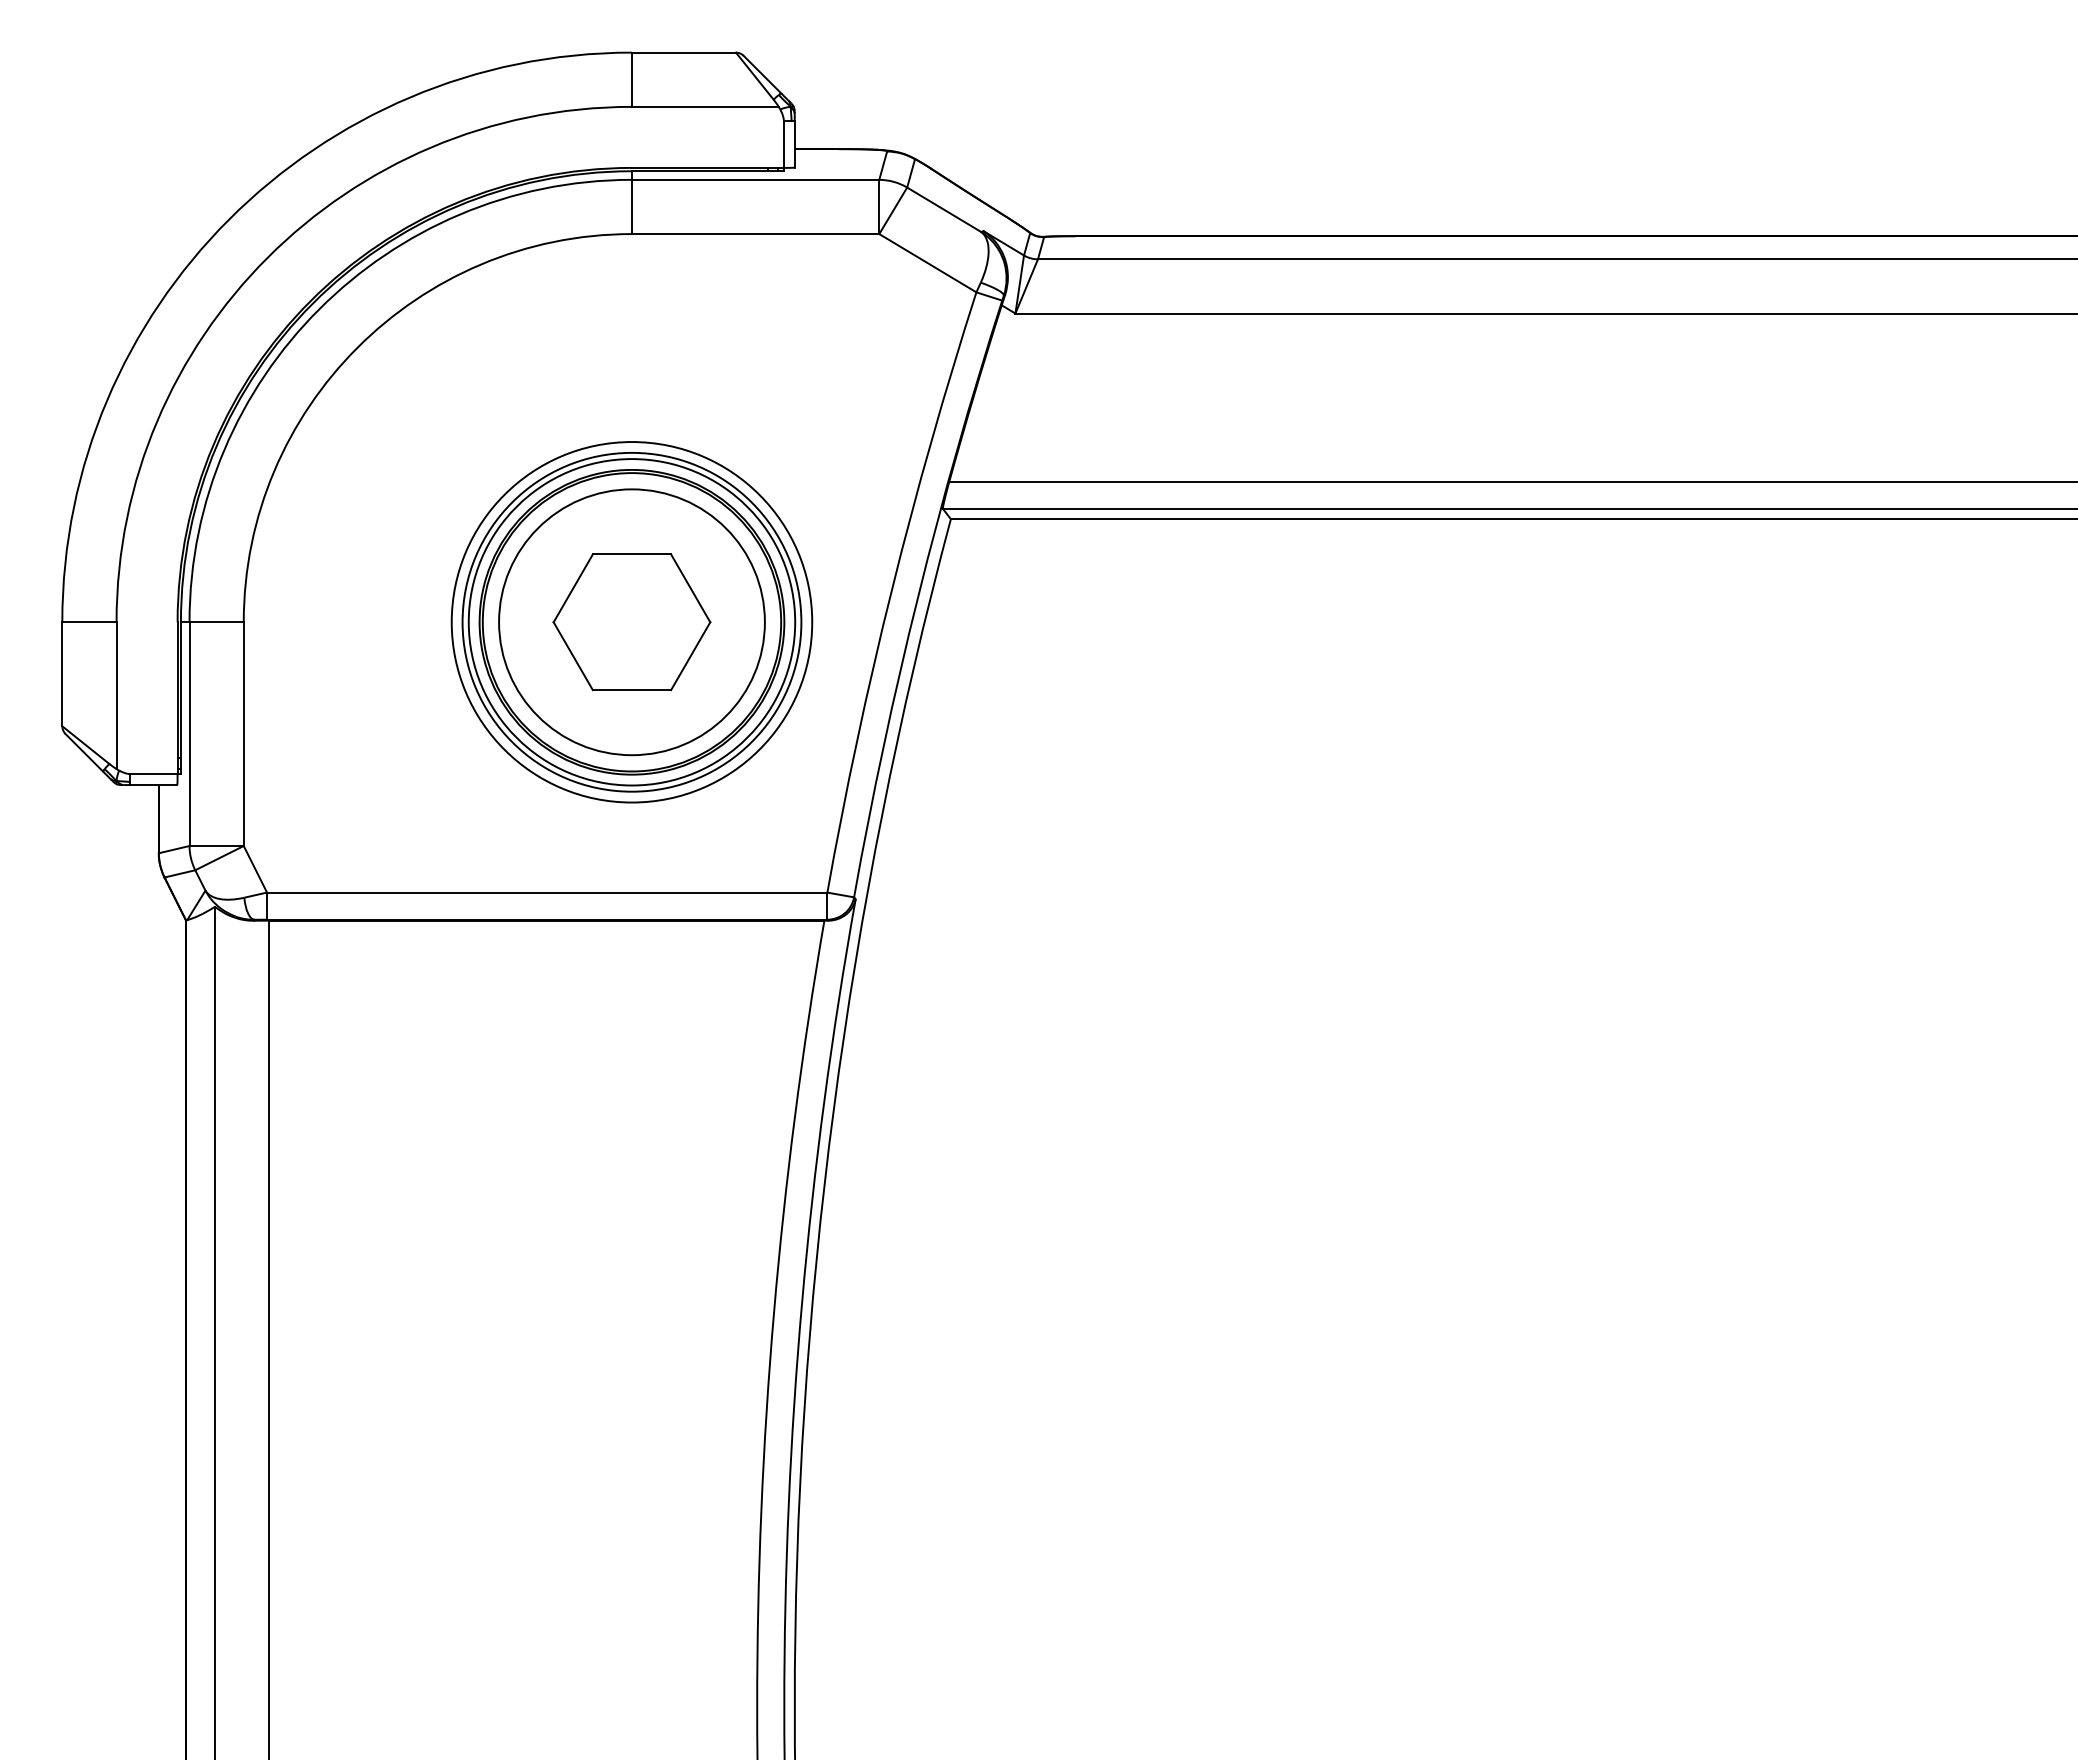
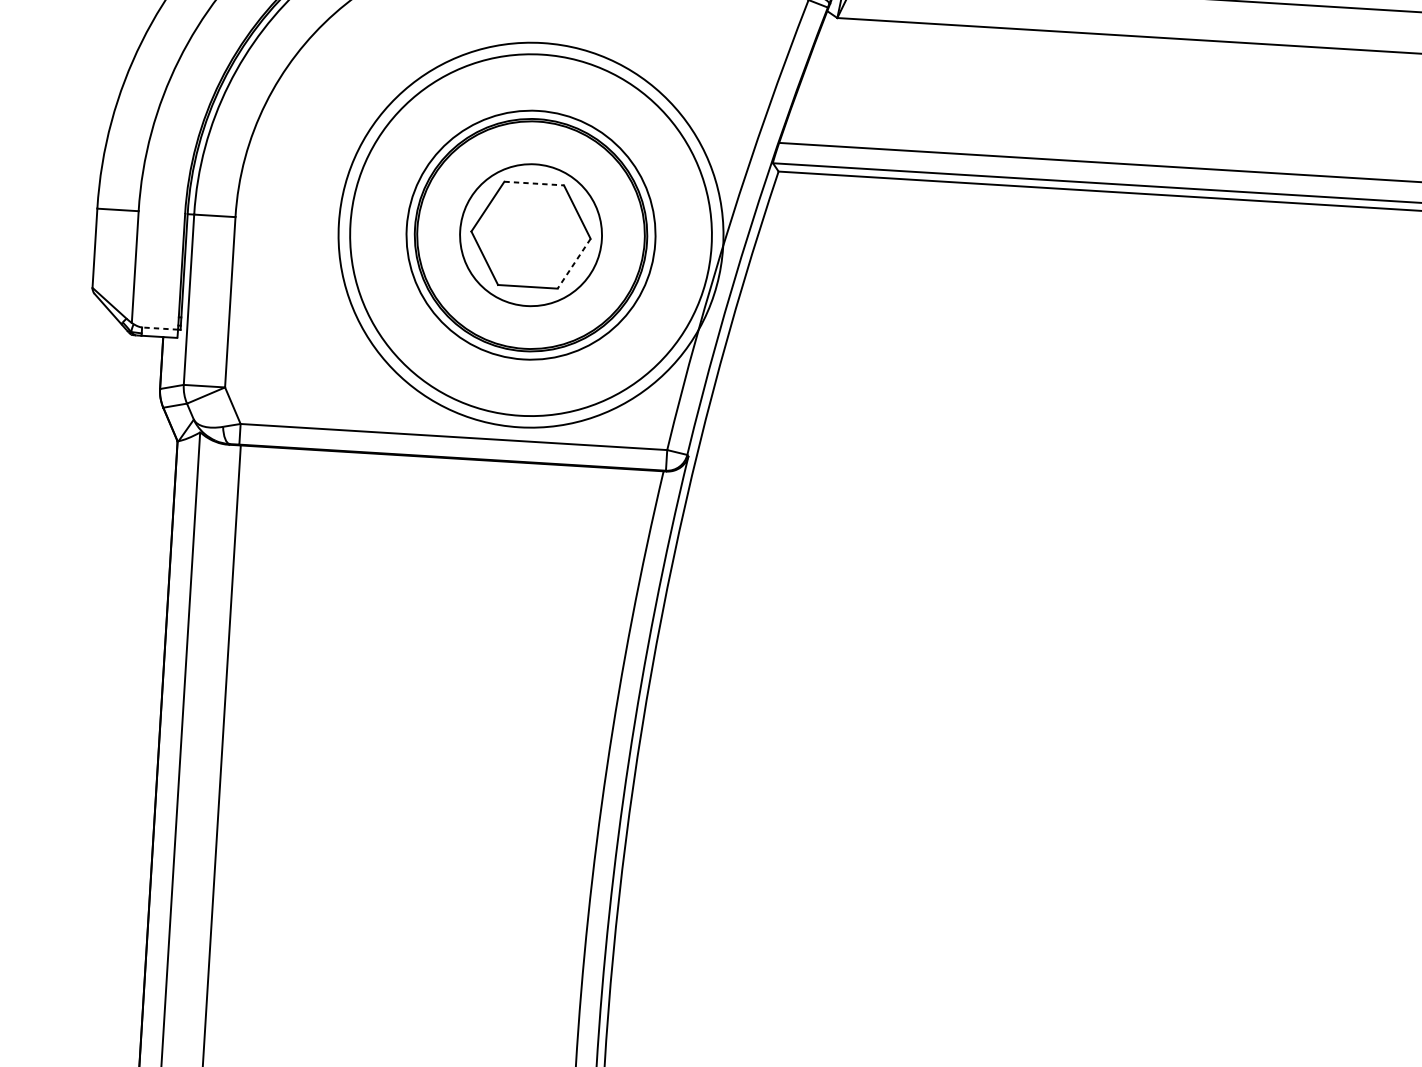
line: (632, 554) -> (534, 183), solid -> dashed
circle: (631, 621) -> (530, 234), size x1.4
circle: (631, 622) -> (530, 235), size x0.7
circle: (631, 622) -> (530, 235), size x1.4
line: (690, 656) -> (573, 263), solid -> dashed
line: (154, 774) -> (160, 328), solid -> dashed

